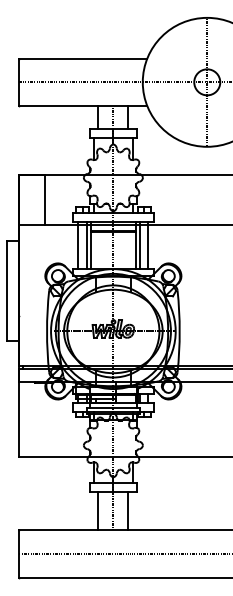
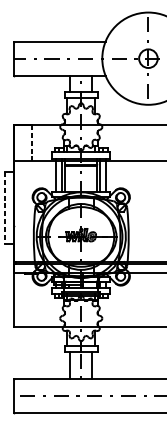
line: (44, 200) -> (31, 143), solid -> dashed
line: (6, 291) -> (4, 208), solid -> dashed

